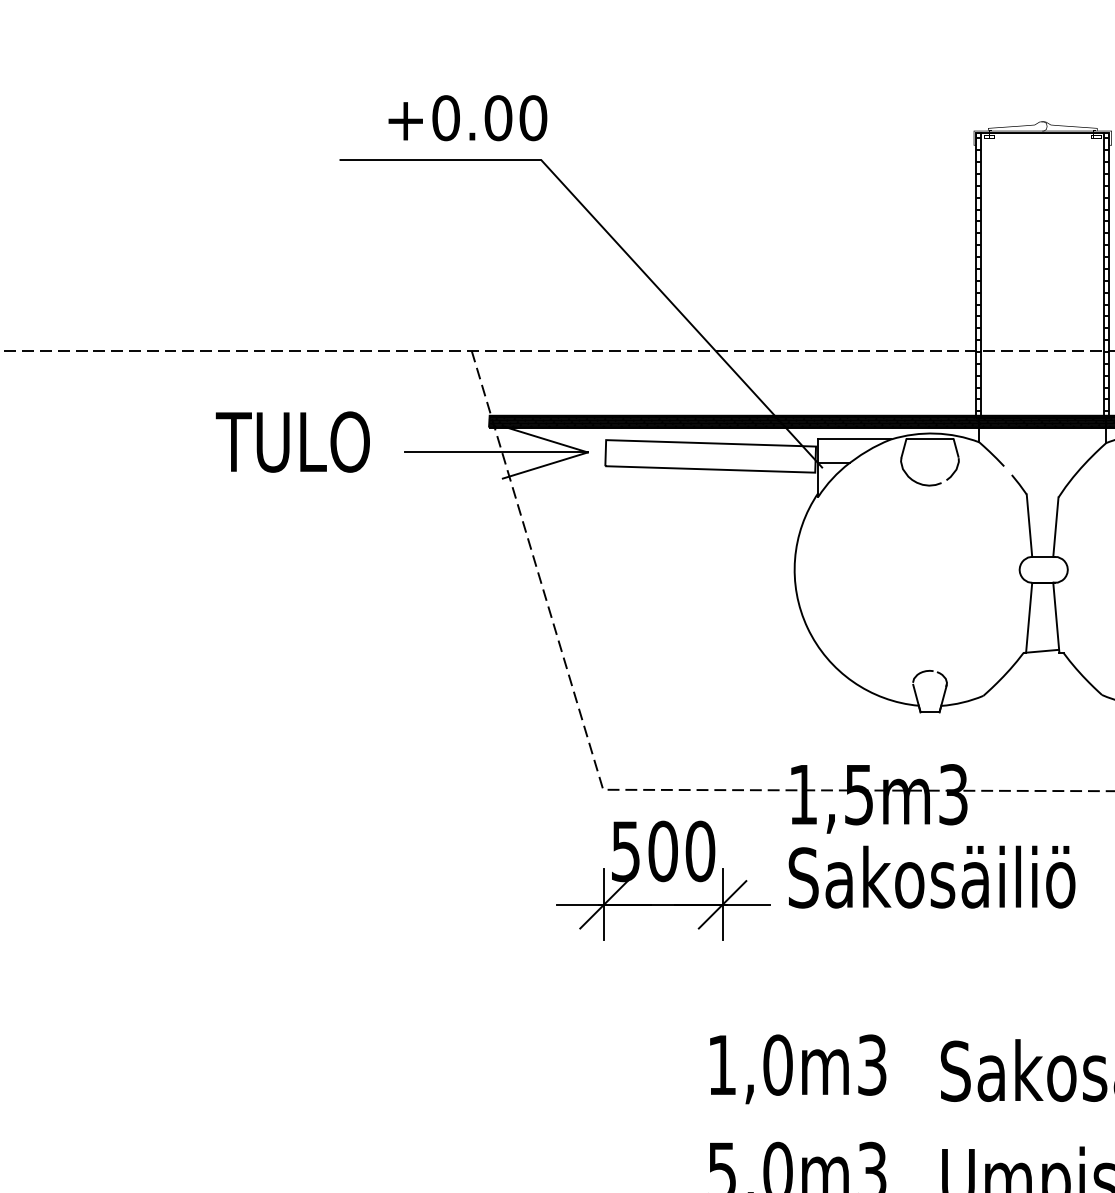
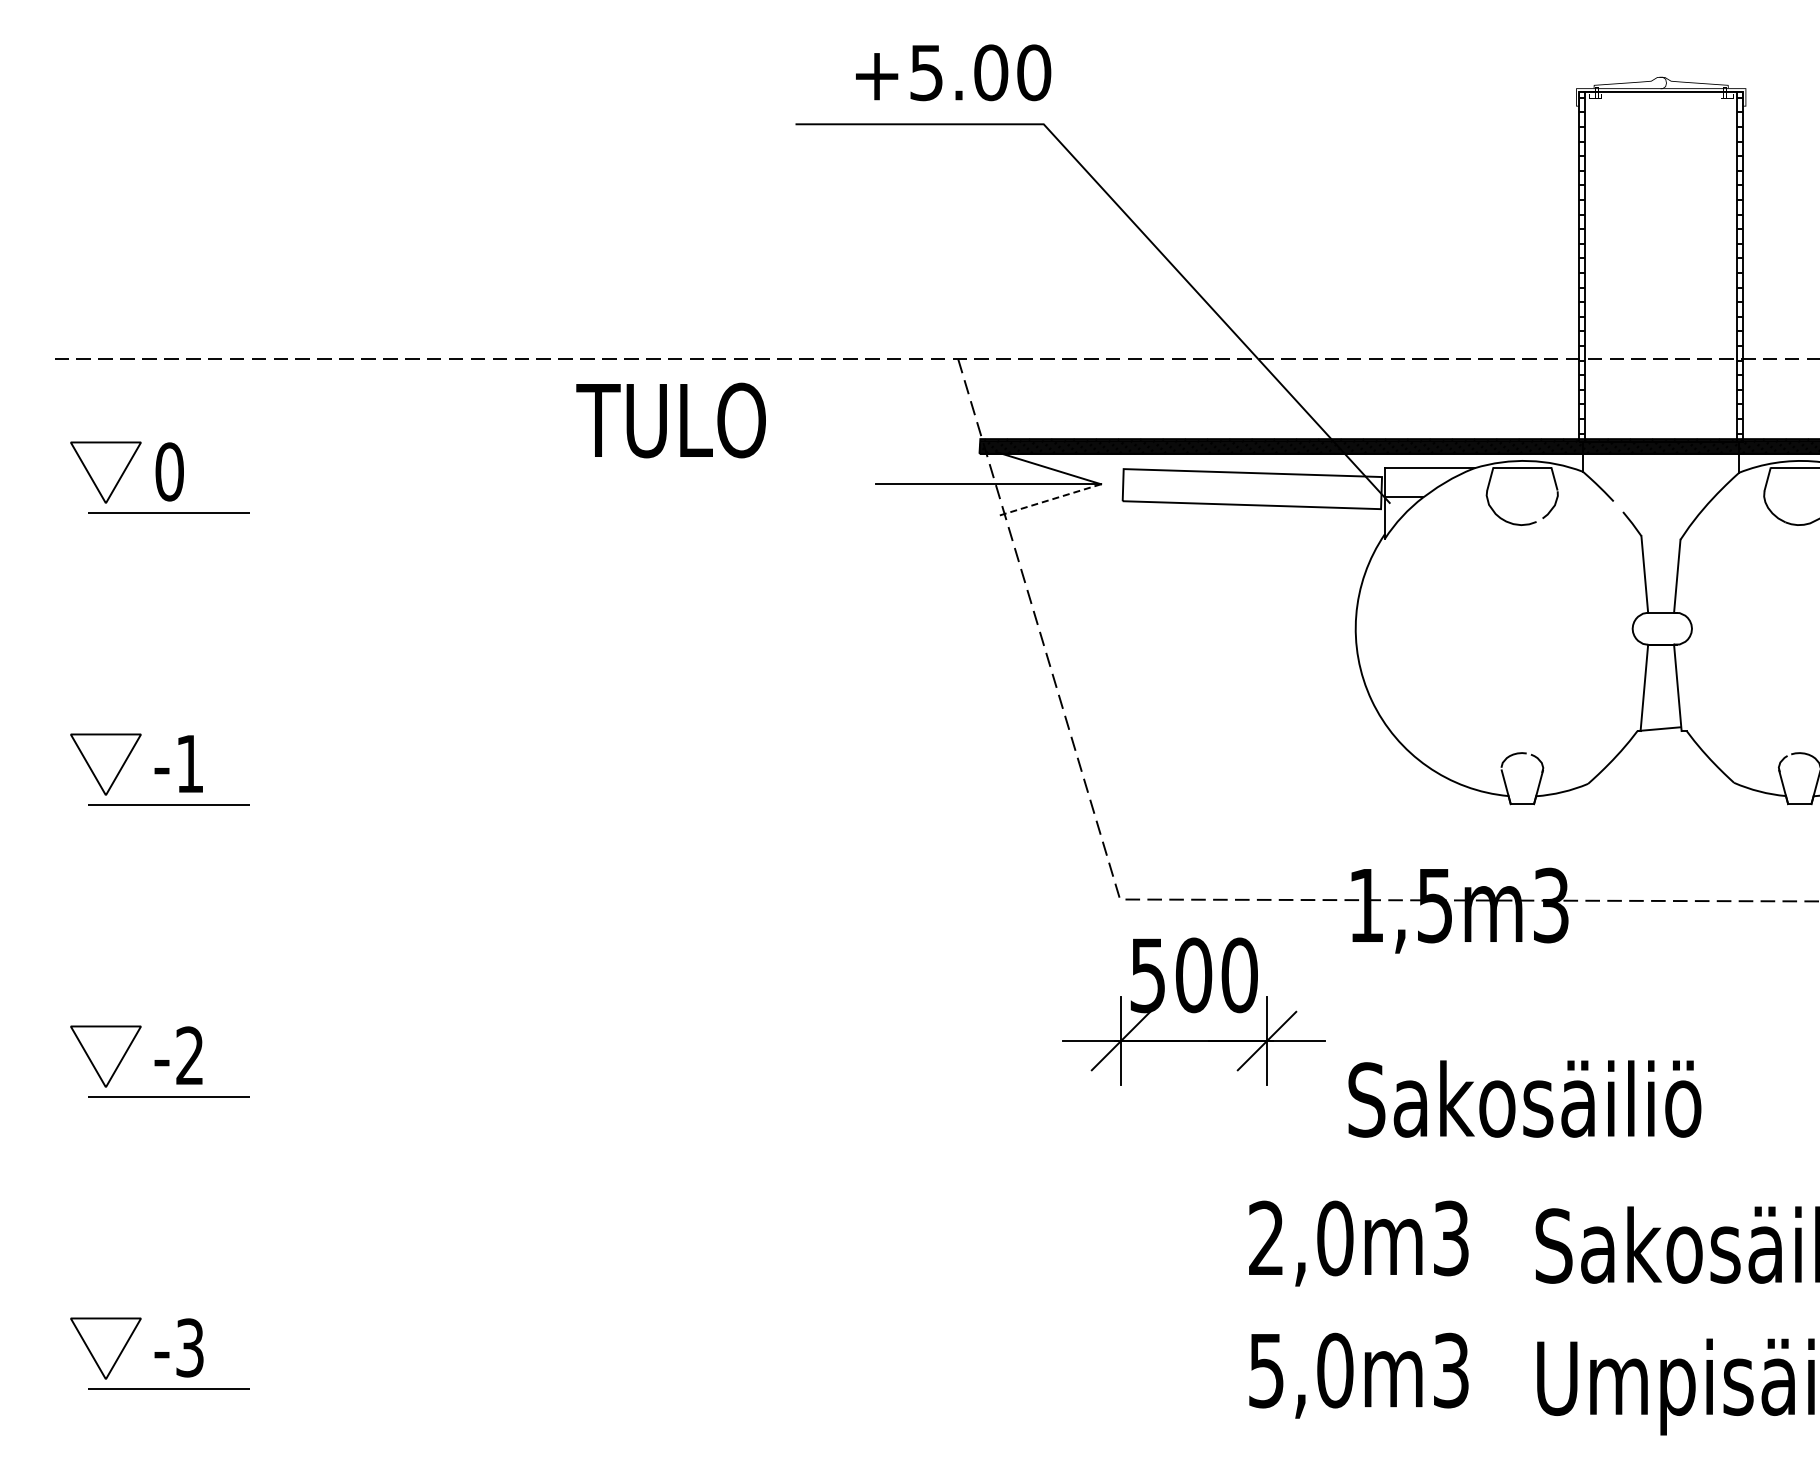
text: (445, 117) -> (926, 72), +0.00 -> +5.00
text: (292, 442) -> (670, 420), moved
line: (545, 465) -> (1048, 500), solid -> dashed
text: (931, 876) -> (1524, 1098), moved
text: (721, 1064) -> (1265, 1237), 1,0m3 -> 2,0m3

